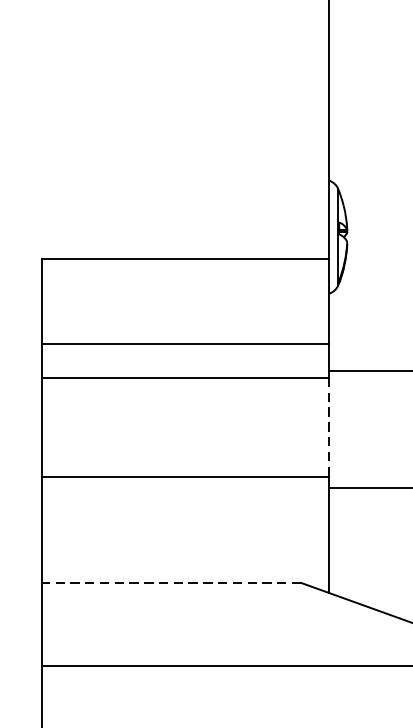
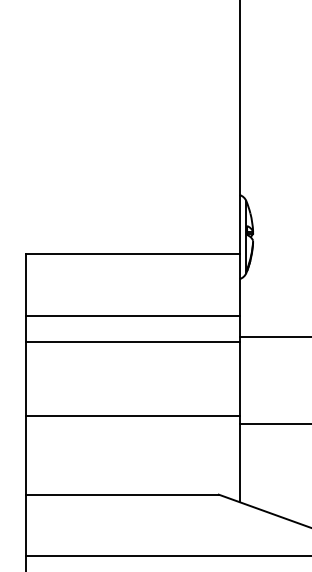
line: (328, 427) -> (239, 378), dashed -> solid
line: (170, 582) -> (121, 494), dashed -> solid

